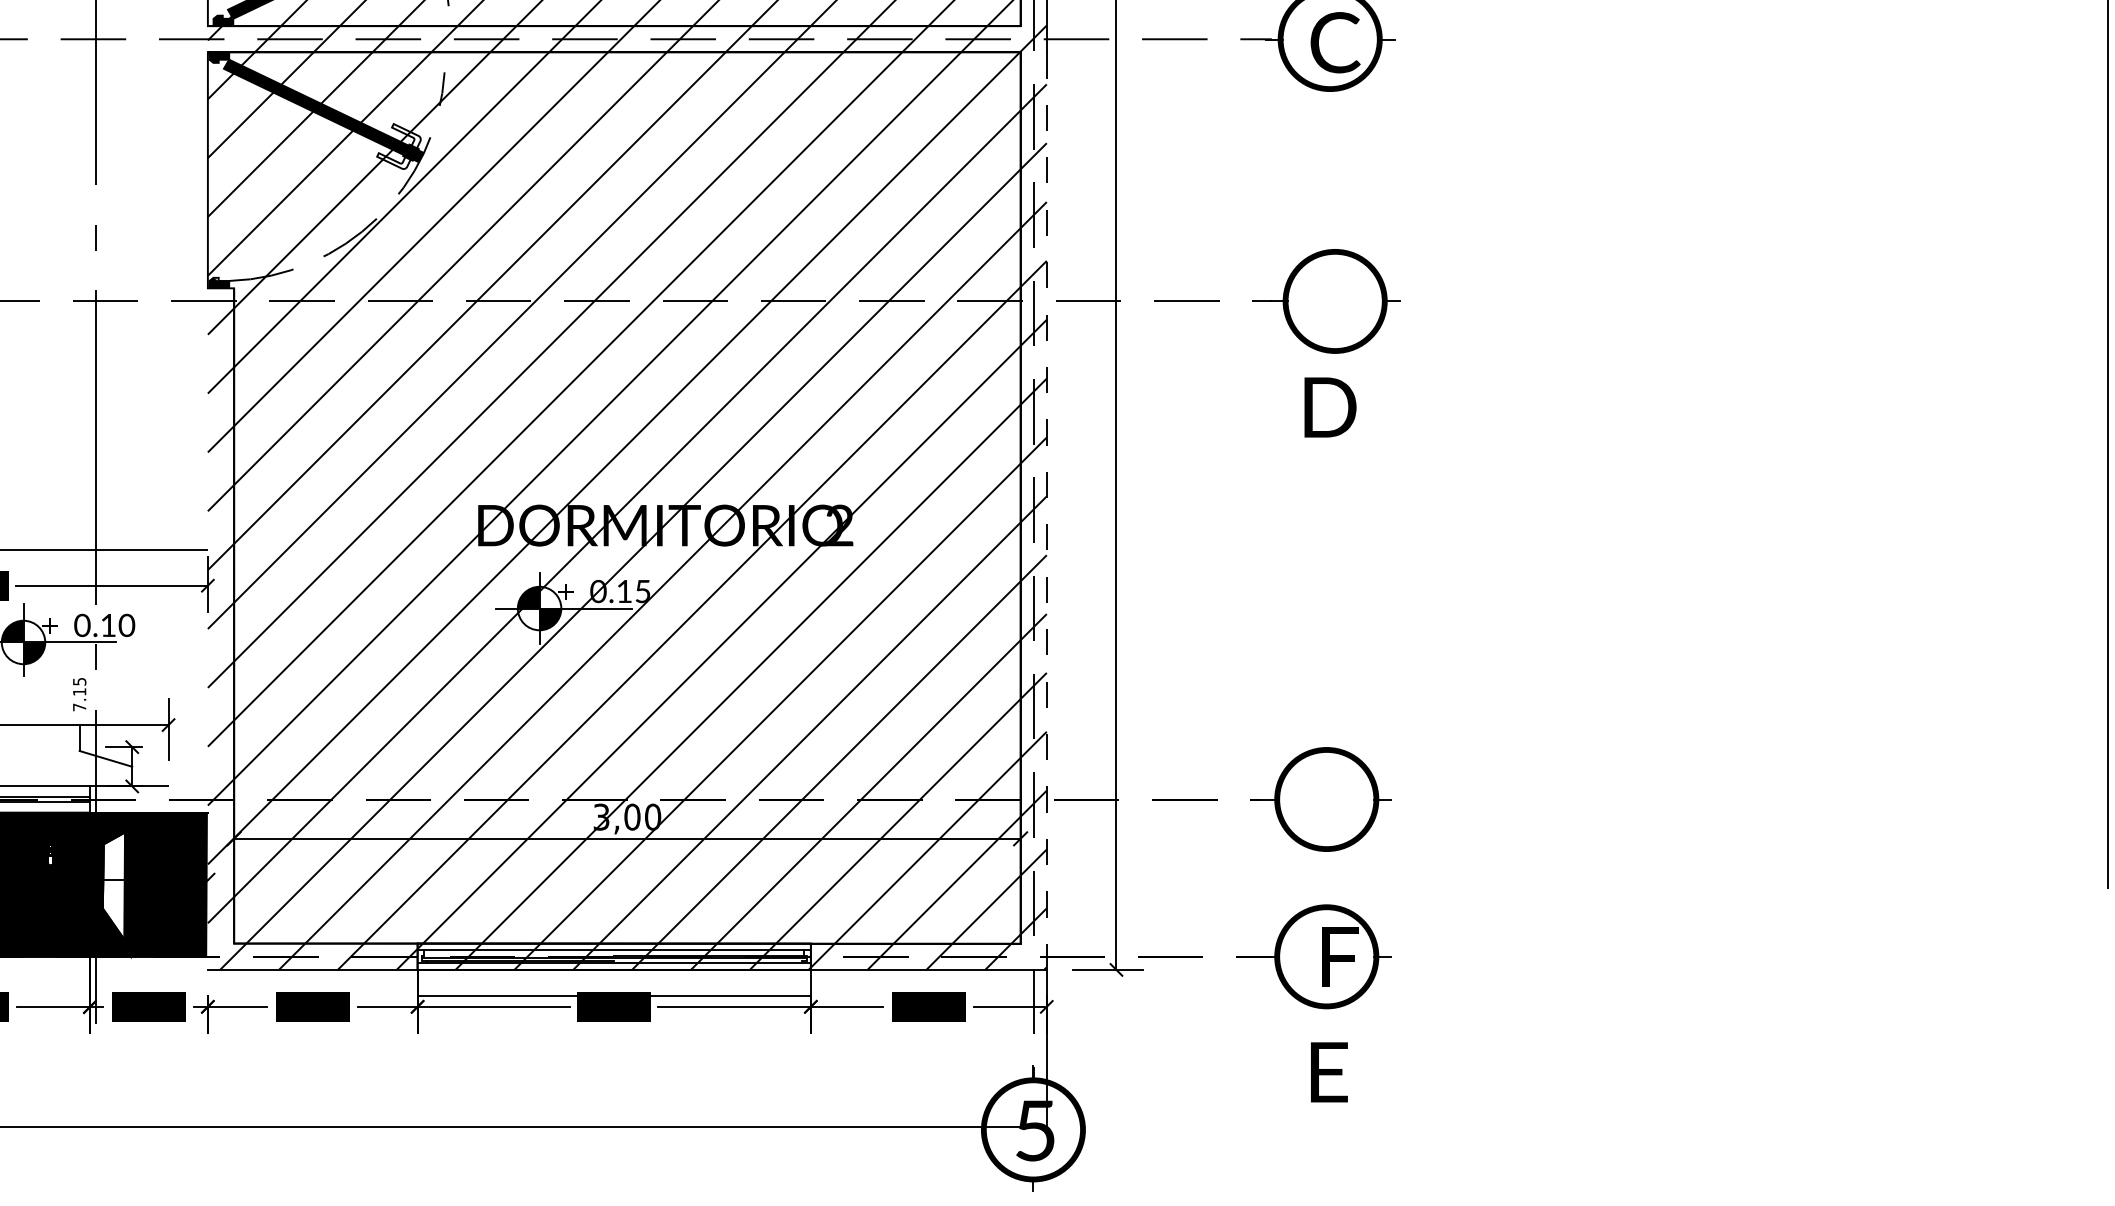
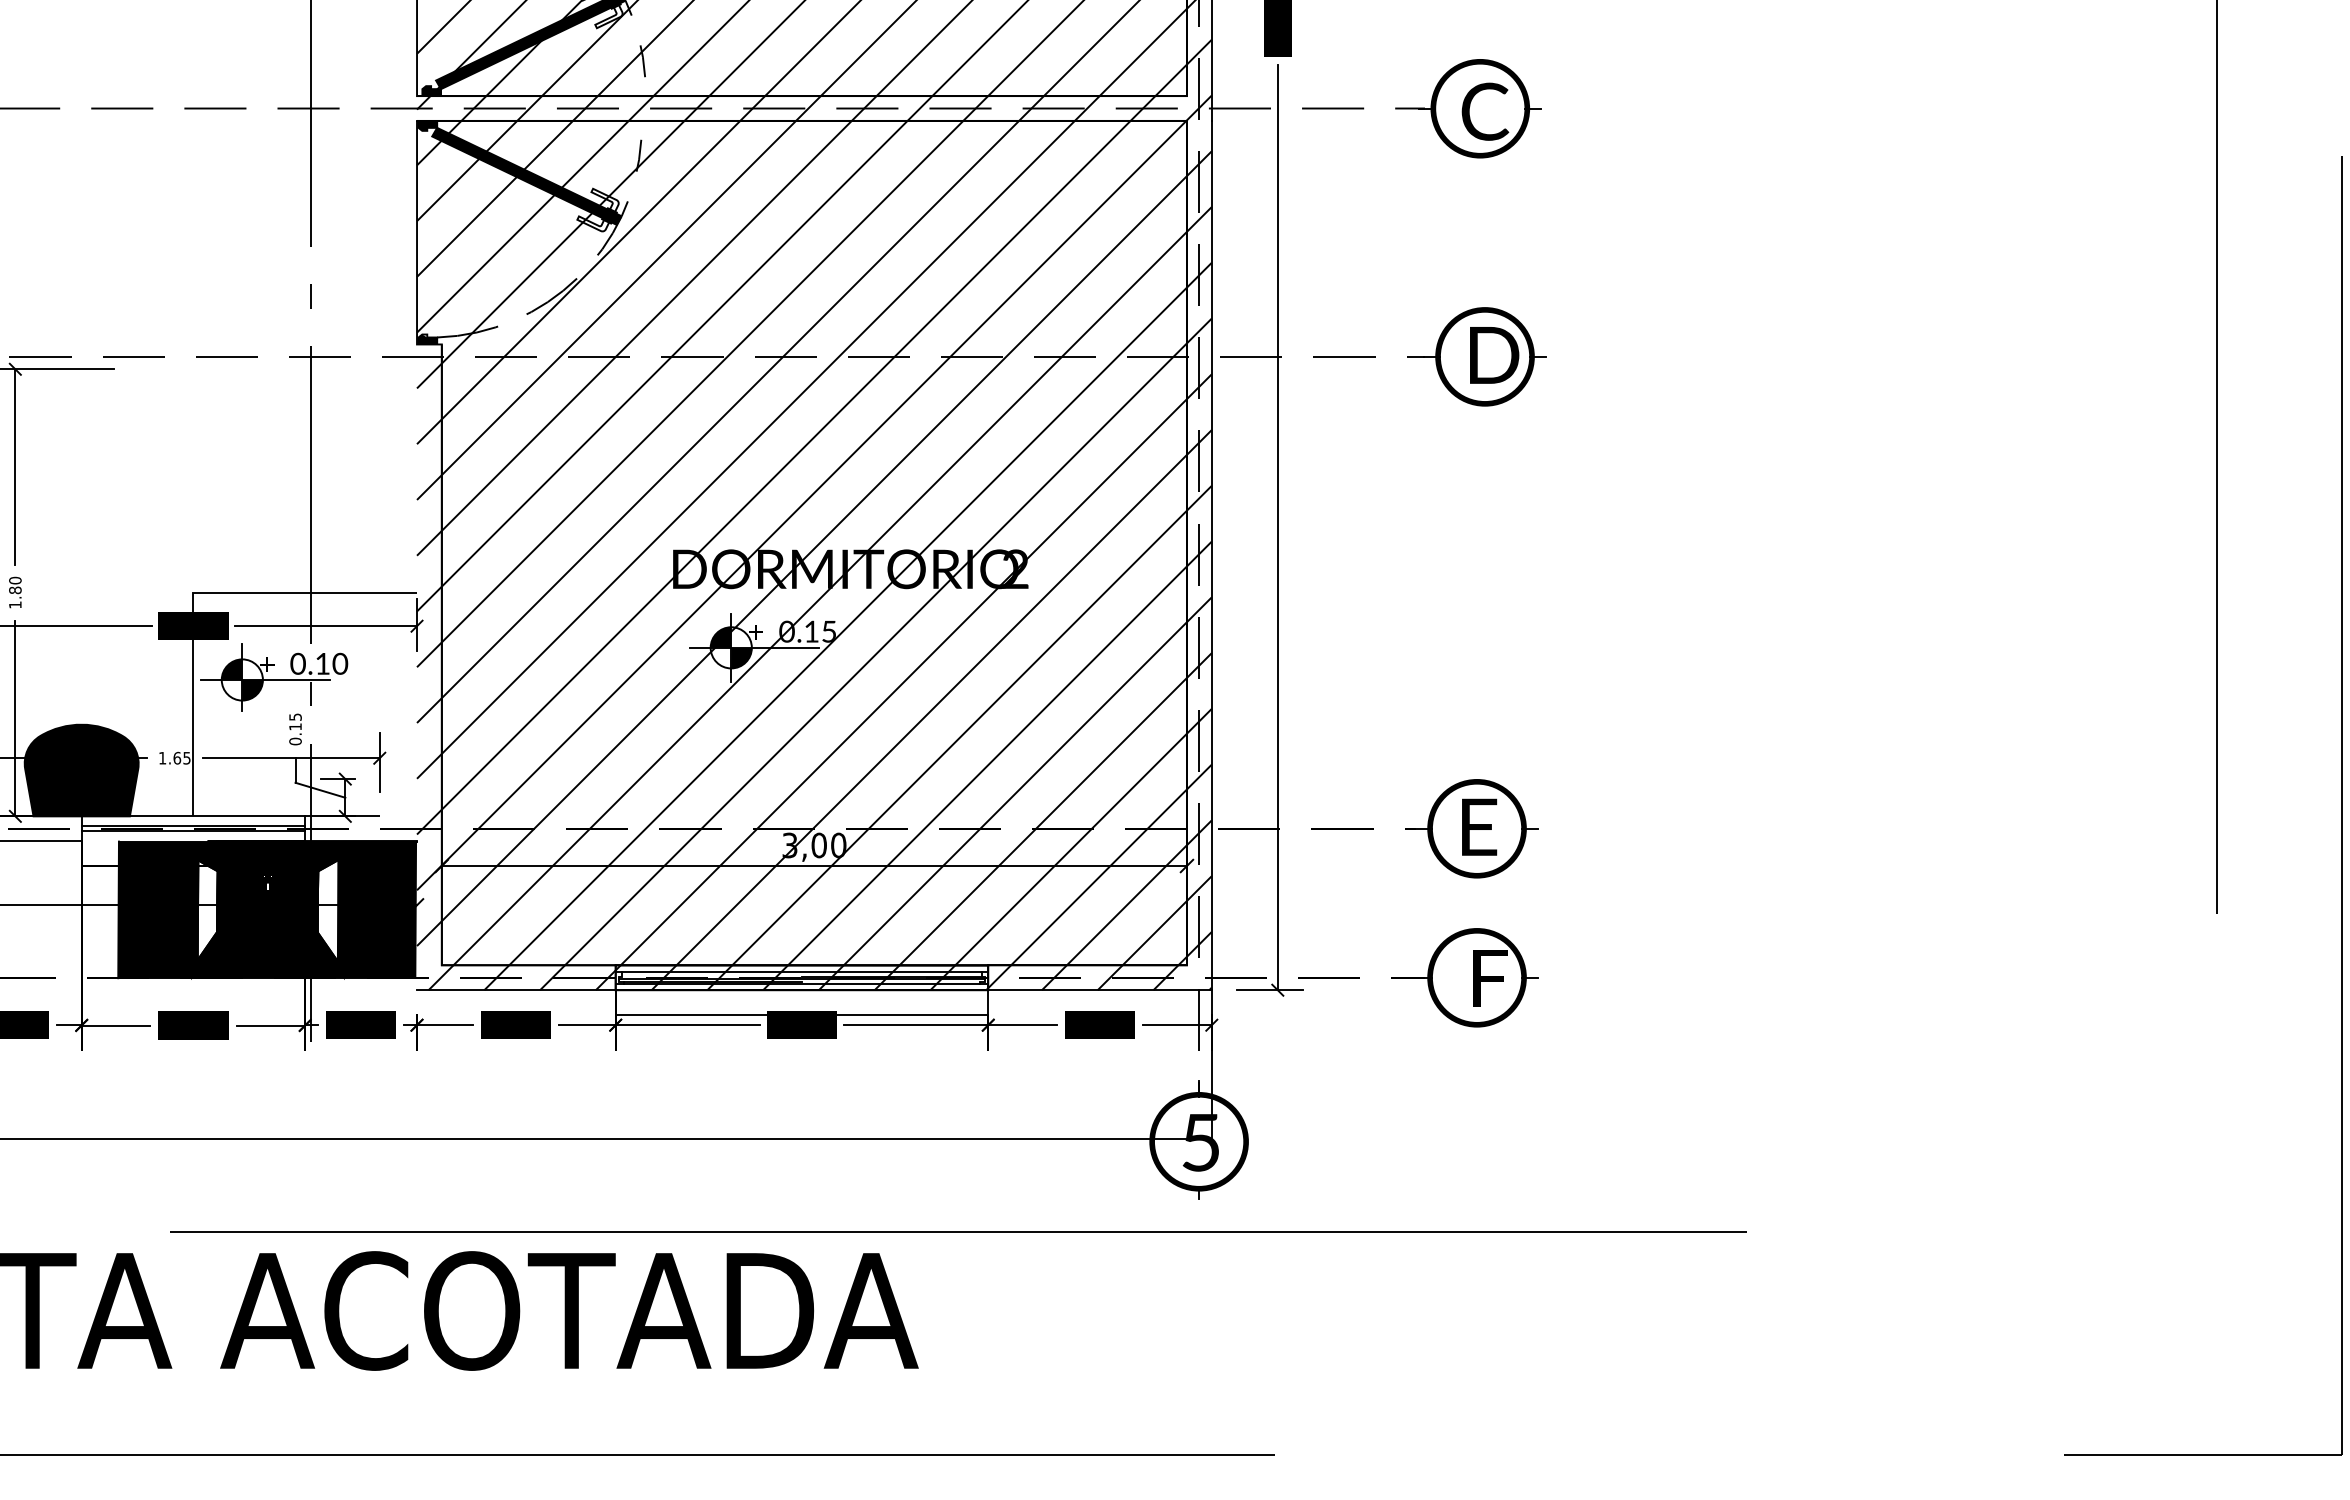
text: (1330, 407) -> (1494, 355), moved
line: (1046, 511) -> (1211, 555), dashed -> solid
text: (79, 707) -> (295, 741), 7.15 -> 0.15
text: (1329, 1071) -> (1479, 826), moved

